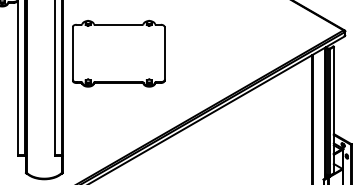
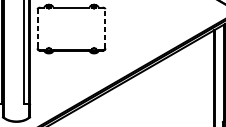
line: (164, 52) -> (105, 28), solid -> dashed
line: (72, 53) -> (37, 28), solid -> dashed

